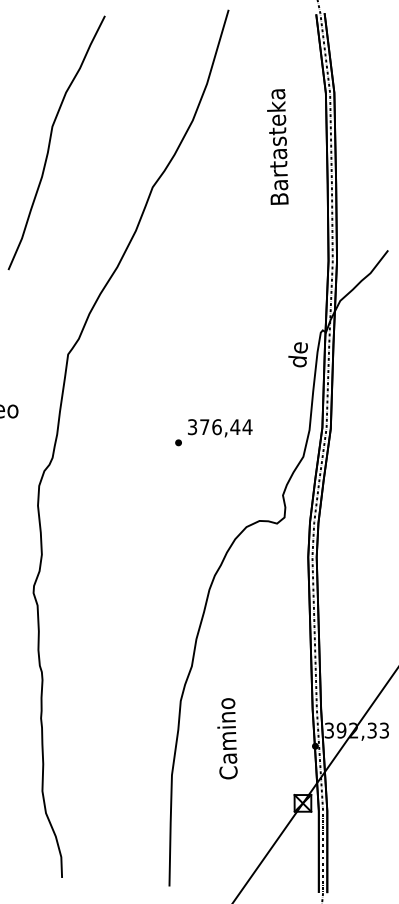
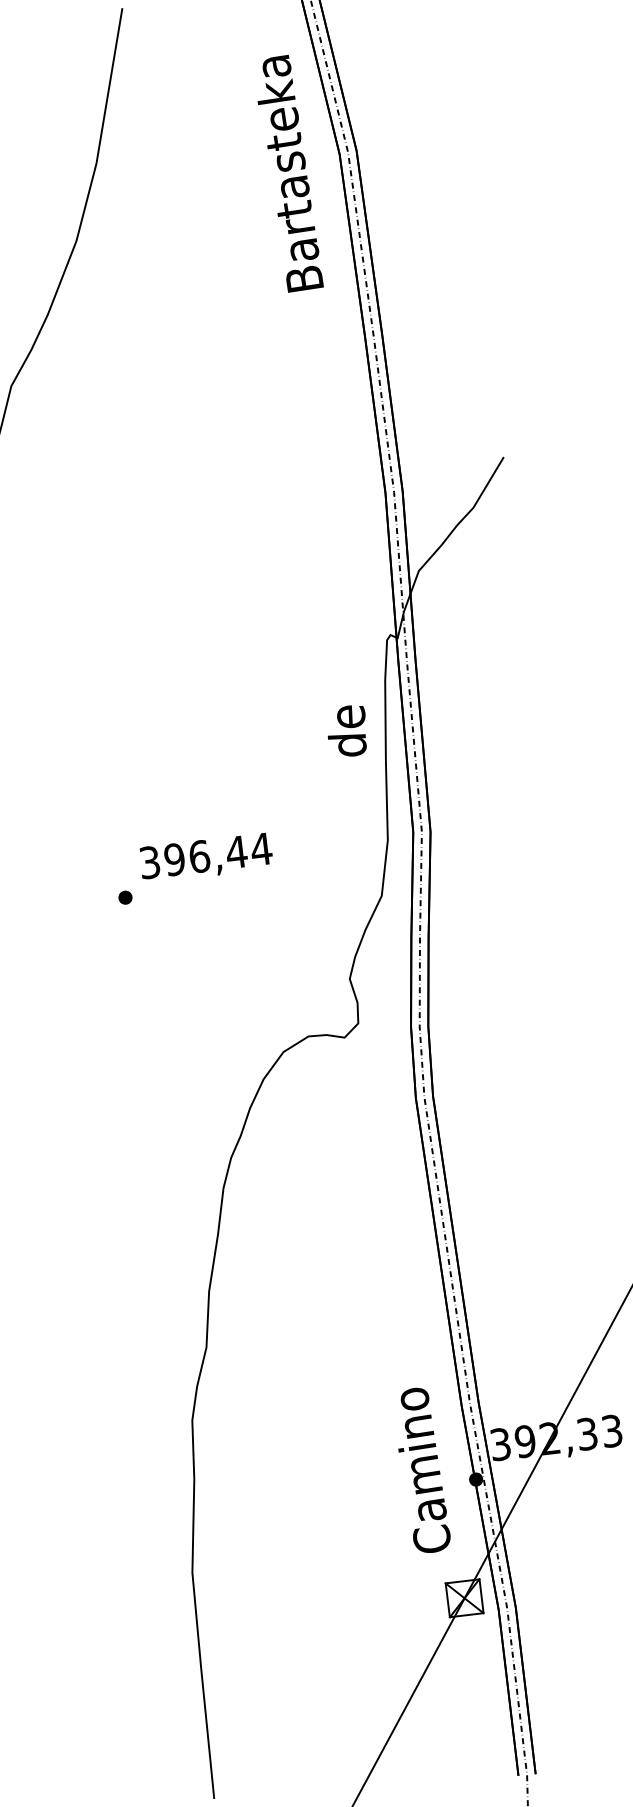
text: (277, 146) -> (287, 172), moved
text: (297, 354) -> (345, 730), moved
text: (204, 427) -> (174, 860), 376,44 -> 396,44
text: (227, 738) -> (421, 1470), moved

